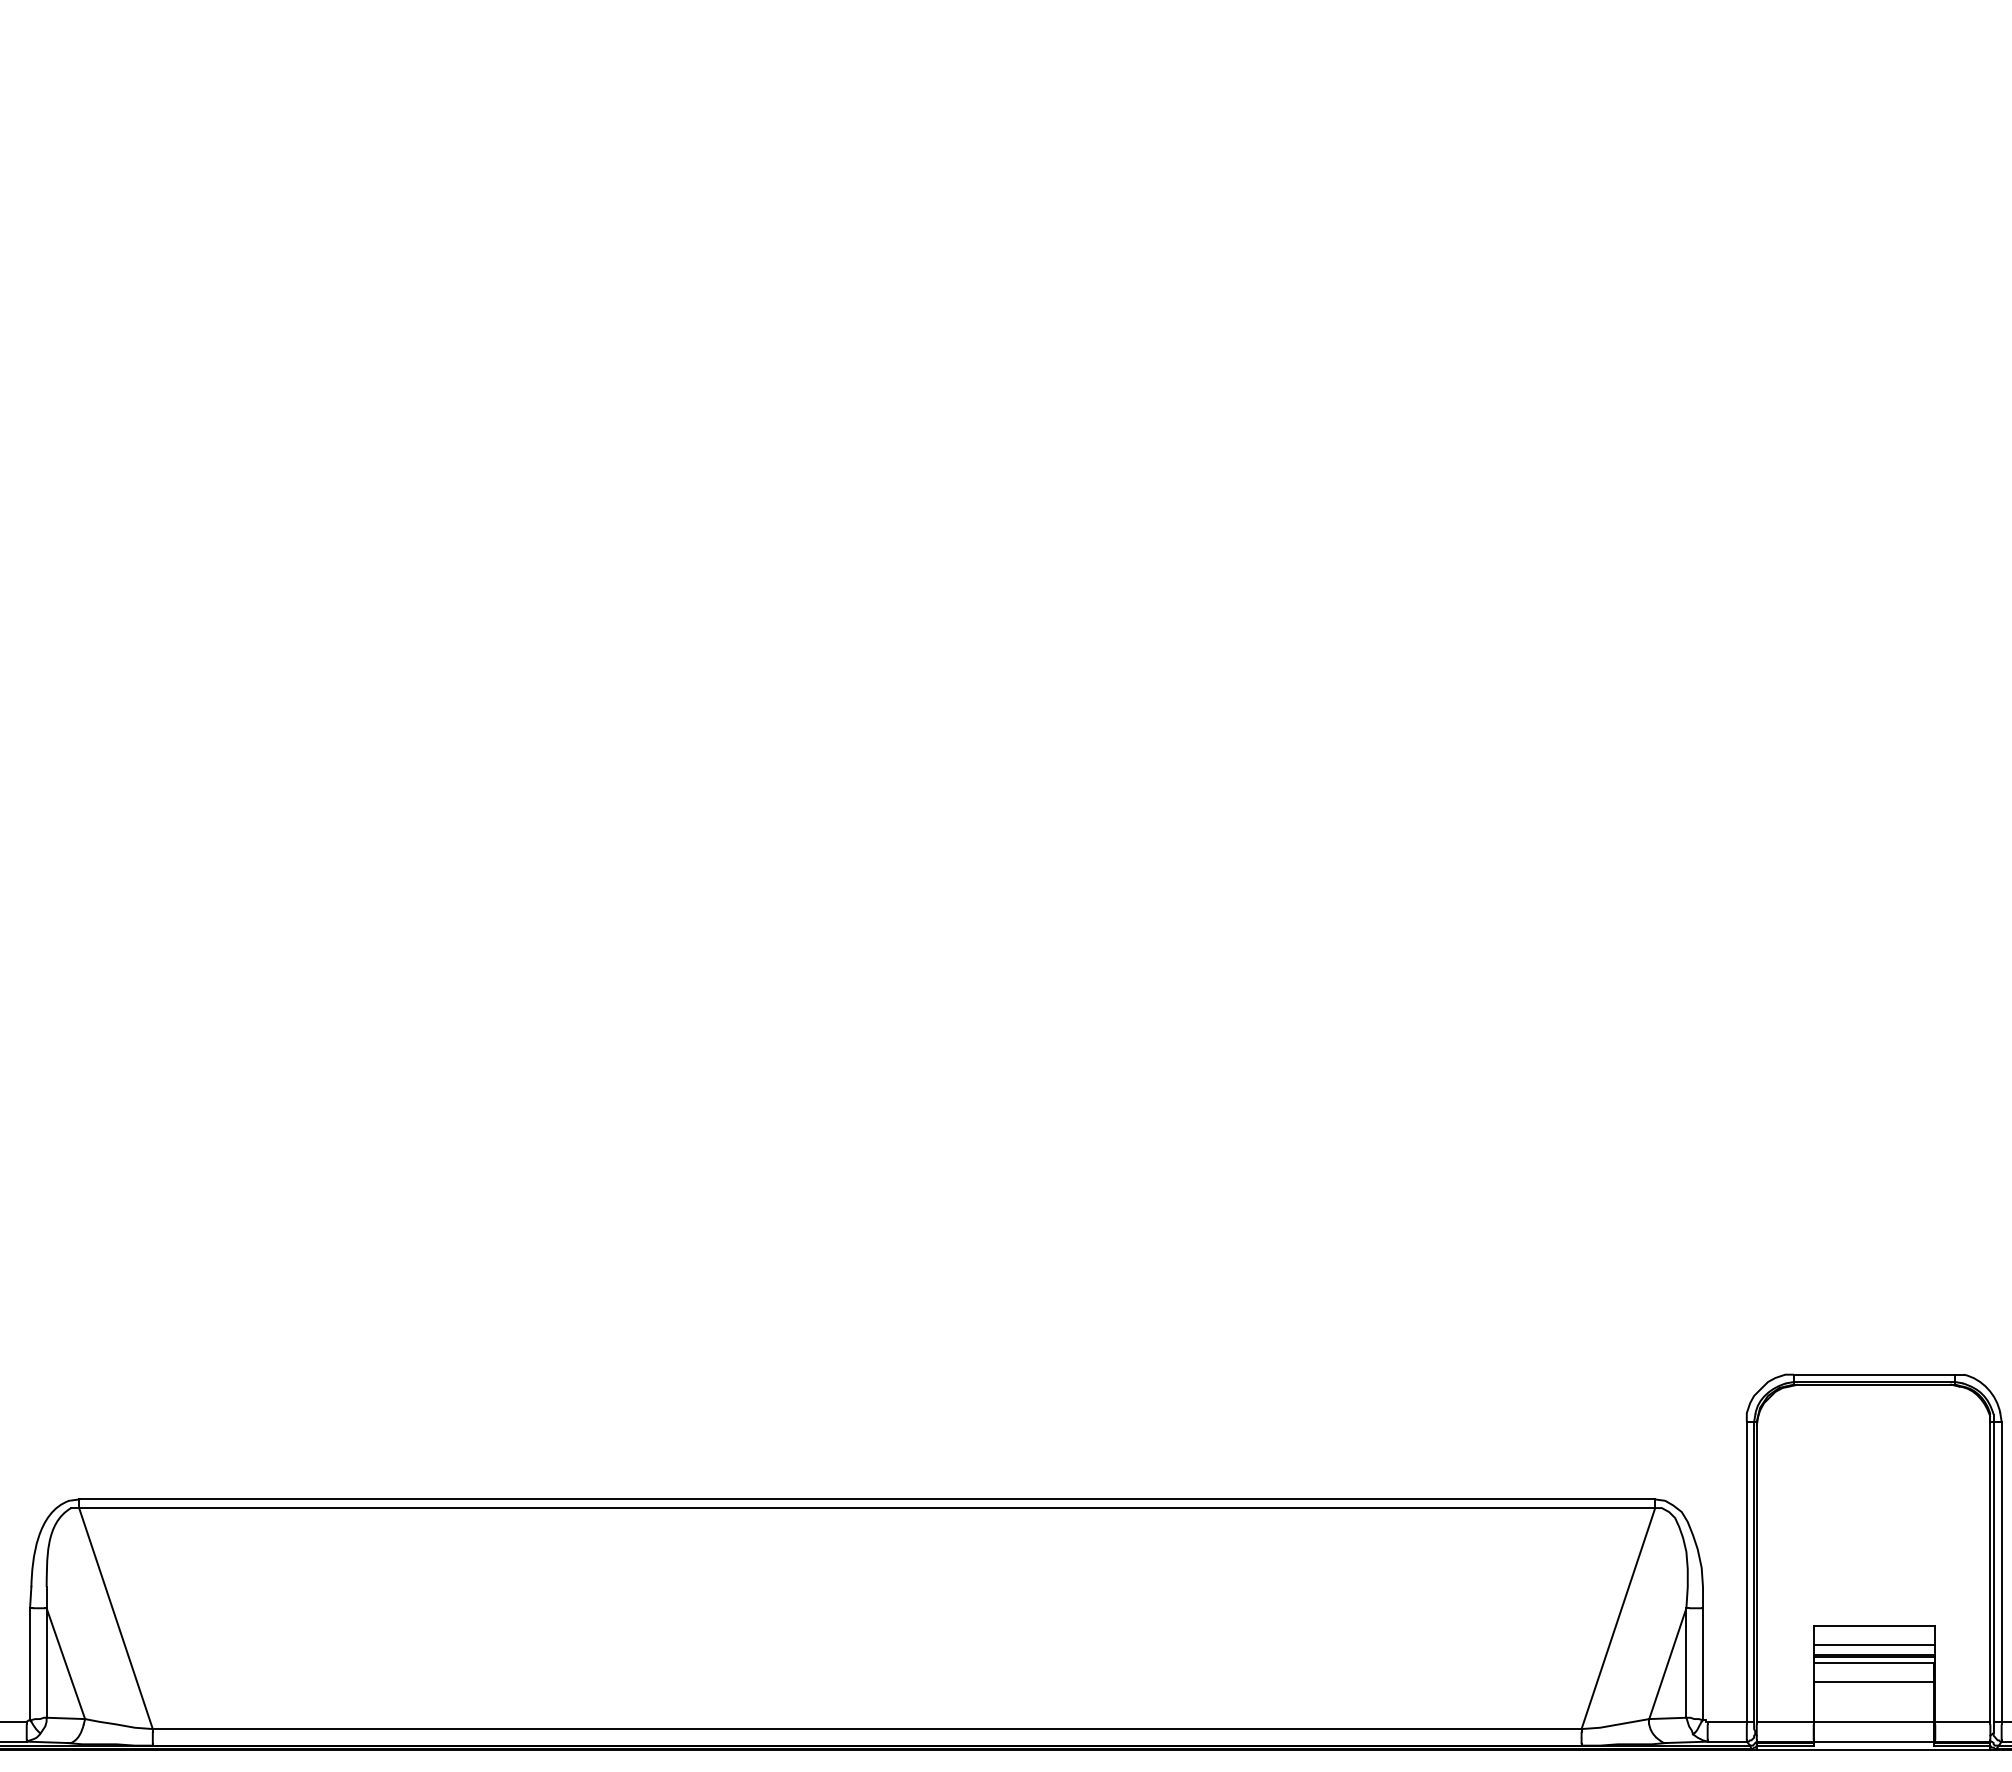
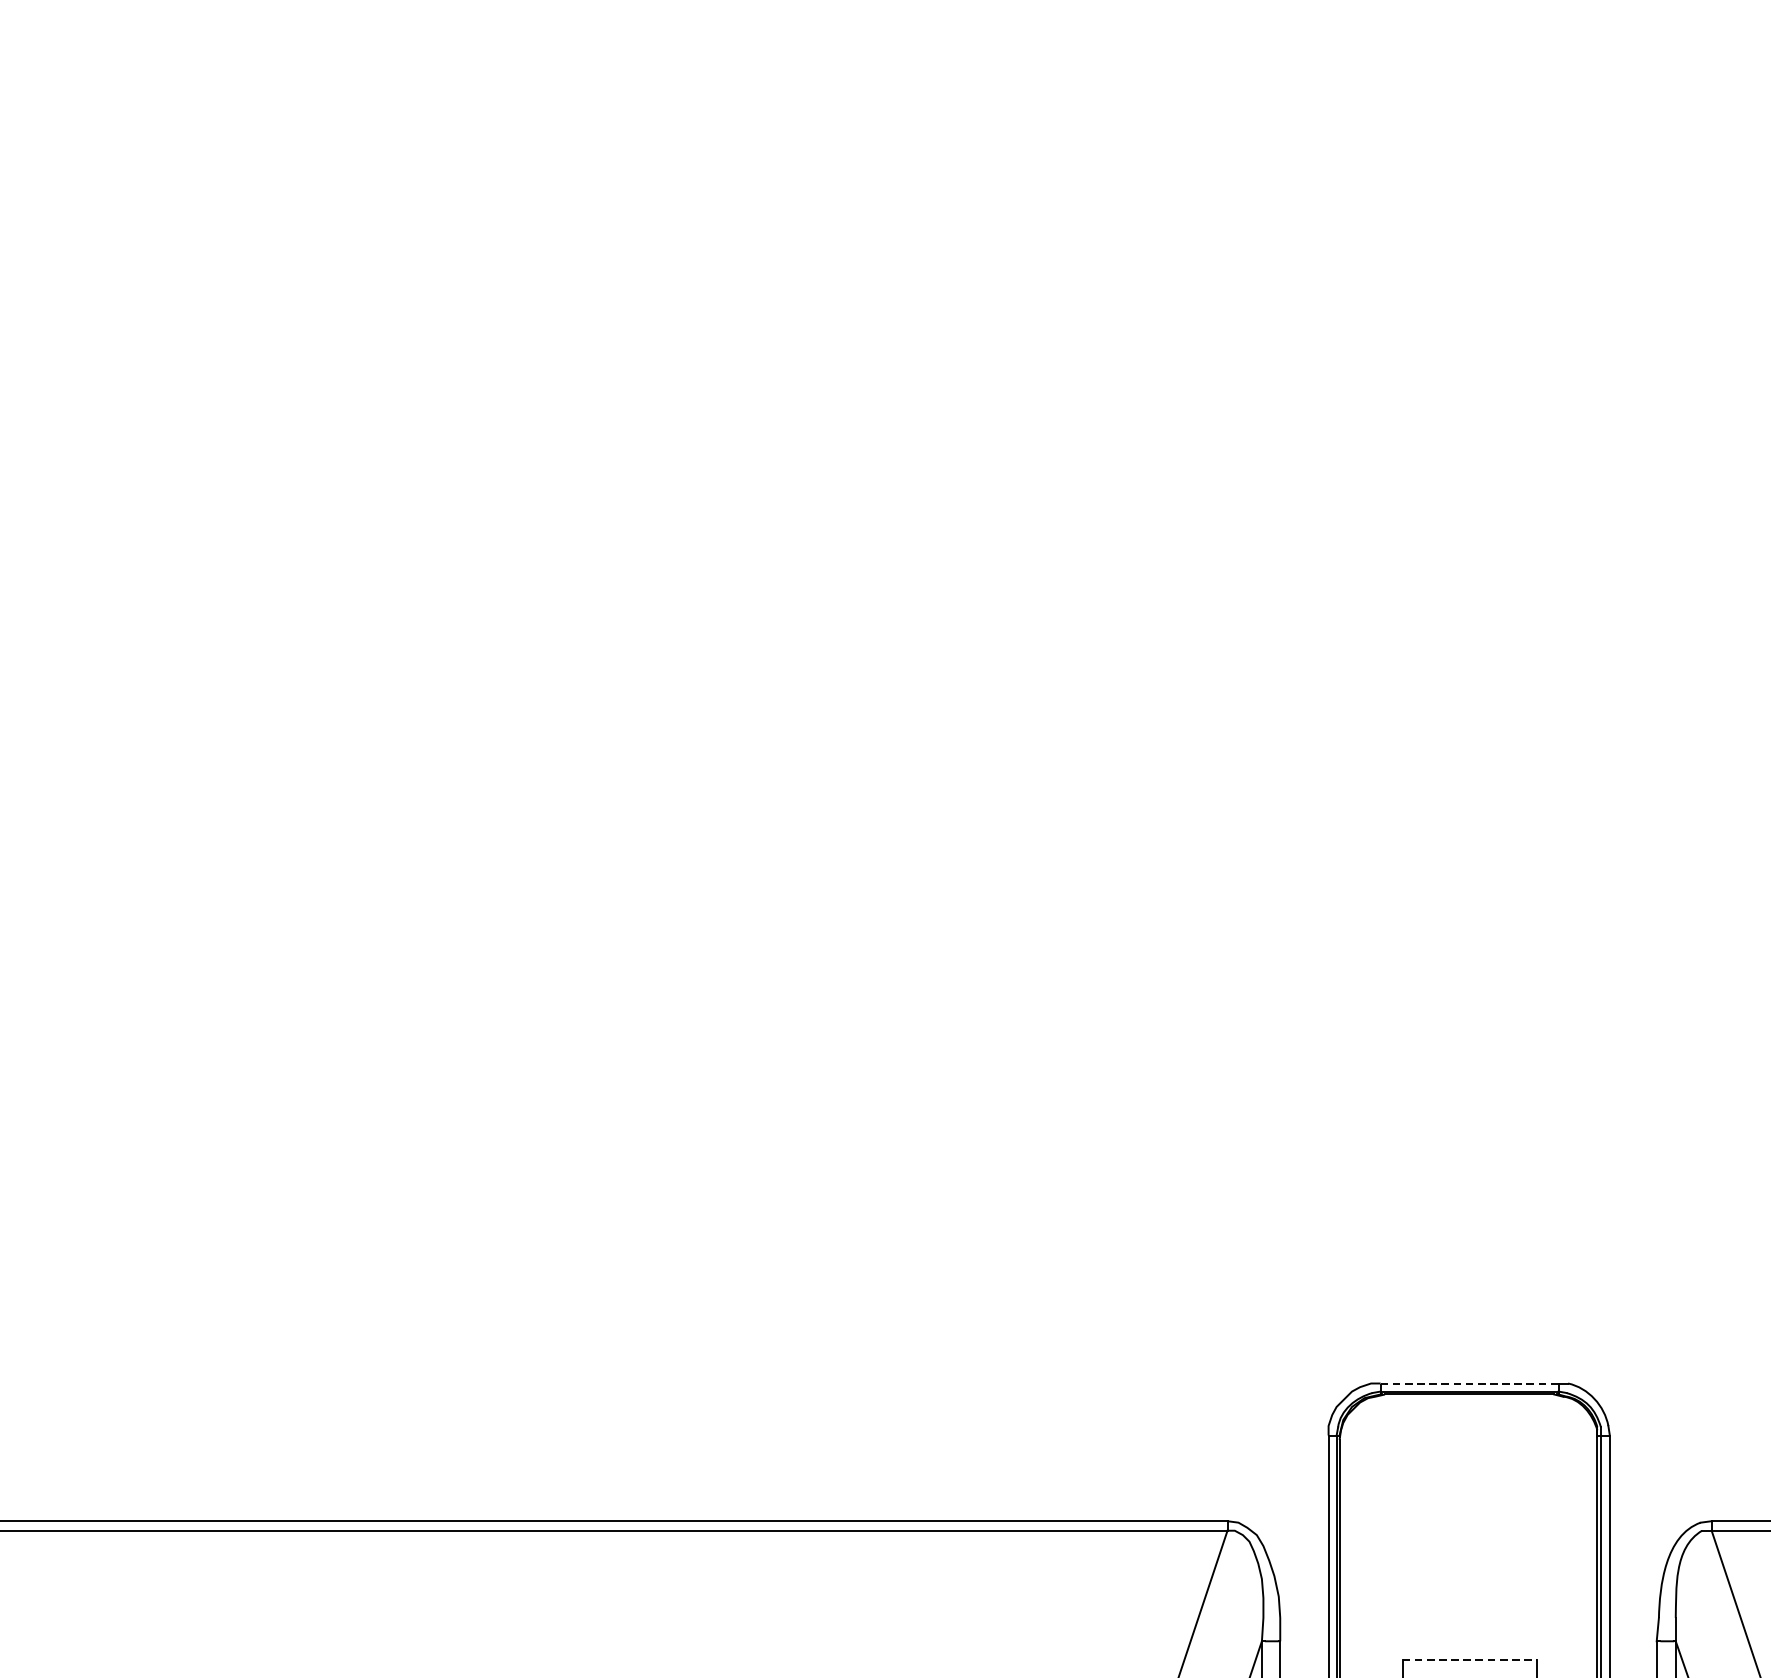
line: (1874, 1374) -> (1469, 1383), solid -> dashed
line: (1874, 1625) -> (1469, 1660), solid -> dashed

